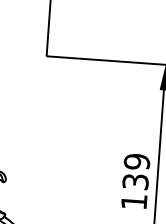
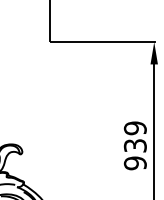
text: (133, 202) -> (134, 163), 139 -> 939

